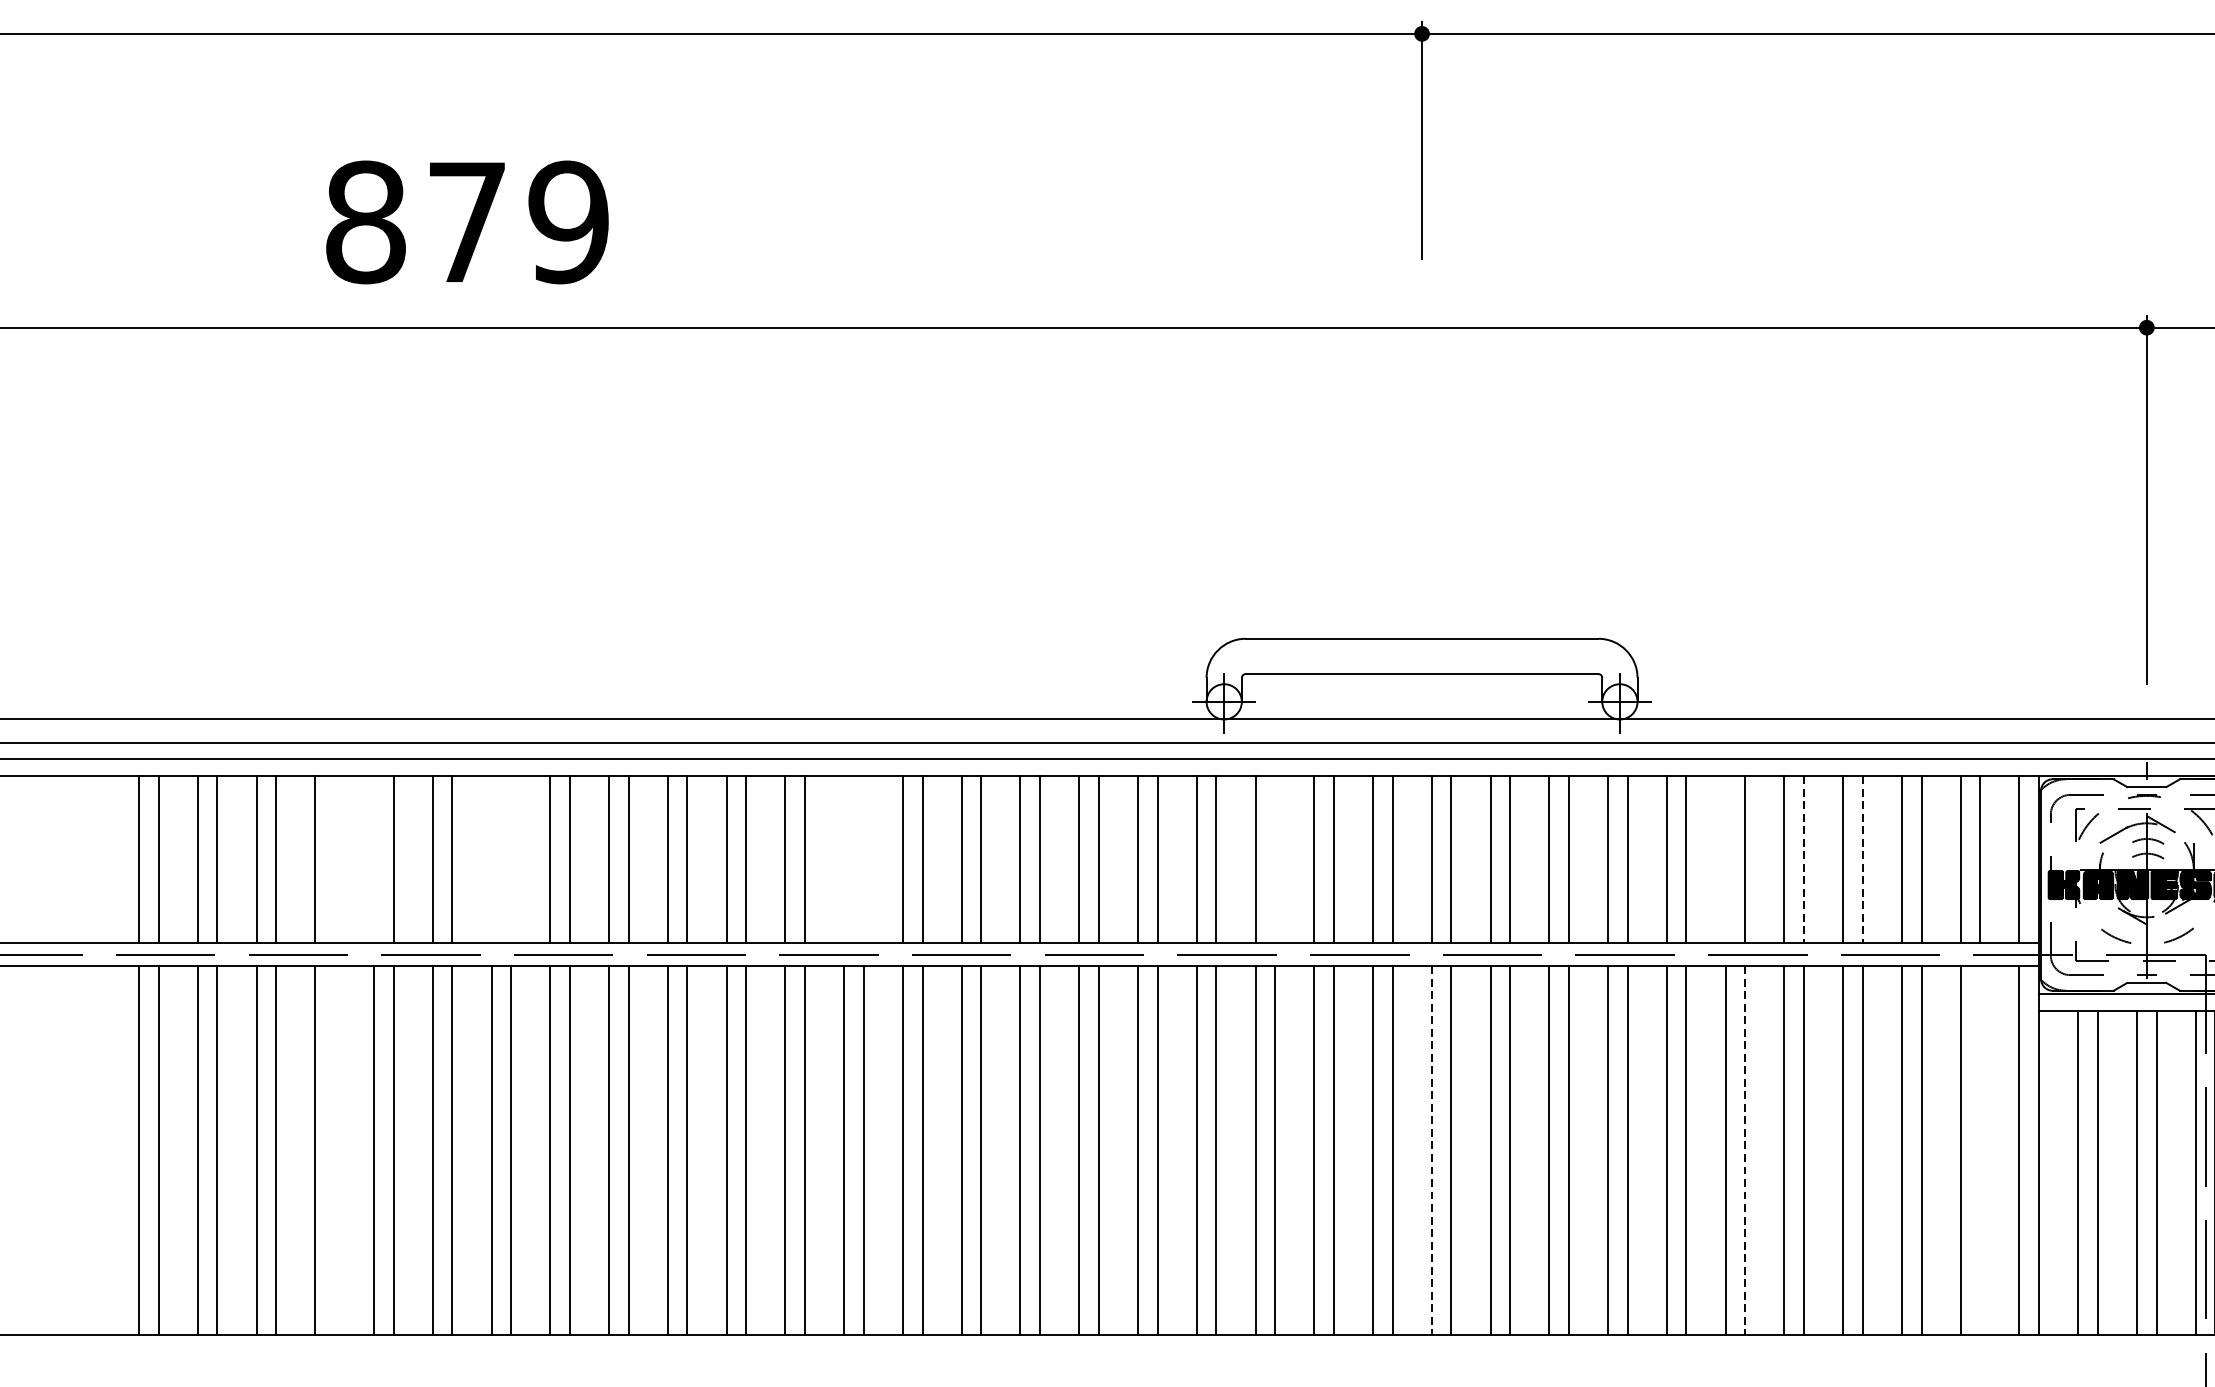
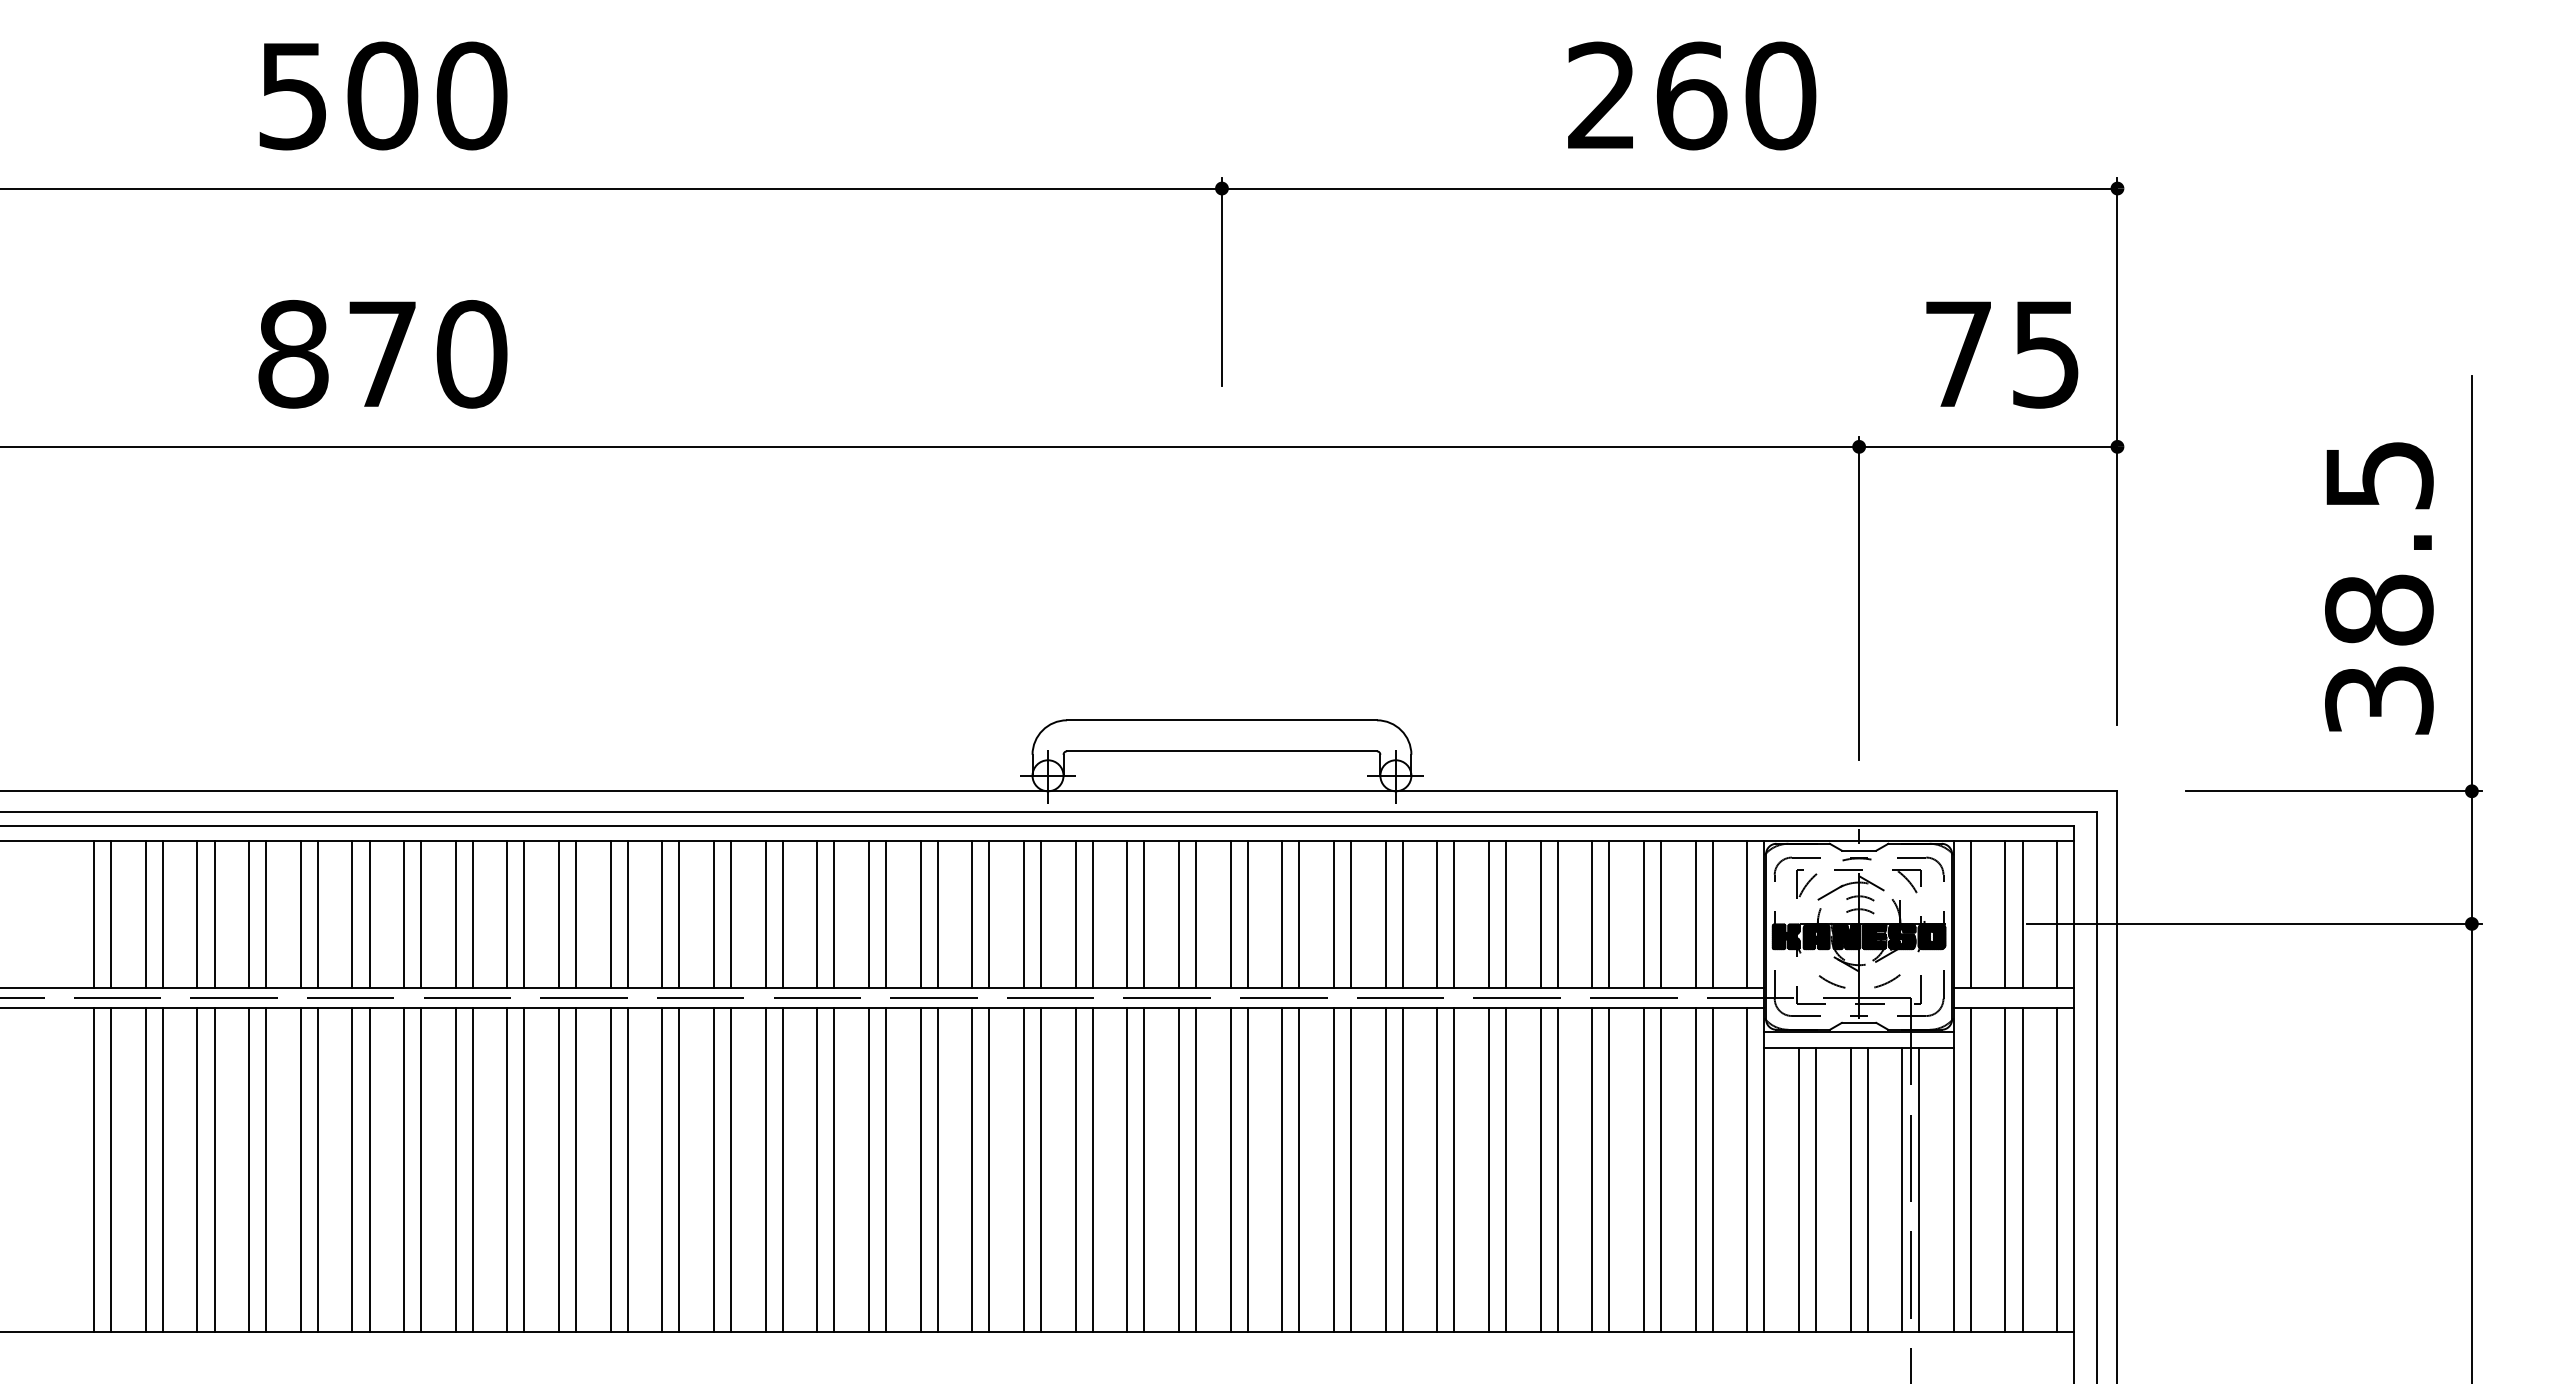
text: (568, 222) -> (471, 354), 879 -> 870
line: (335, 859) -> (266, 914), added
line: (373, 859) -> (300, 914), added
line: (491, 859) -> (403, 914), added
line: (511, 859) -> (421, 914), added
line: (843, 859) -> (713, 914), added
line: (864, 859) -> (731, 914), added
line: (1274, 859) -> (1092, 914), added
line: (1725, 859) -> (1488, 914), added
line: (1803, 859) -> (1557, 914), dashed -> solid
line: (1862, 859) -> (1609, 914), dashed -> solid
line: (335, 1150) -> (266, 1170), added
line: (1431, 1150) -> (1230, 1170), dashed -> solid
line: (1745, 1150) -> (1506, 1170), dashed -> solid
line: (1980, 1150) -> (1712, 1170), added

